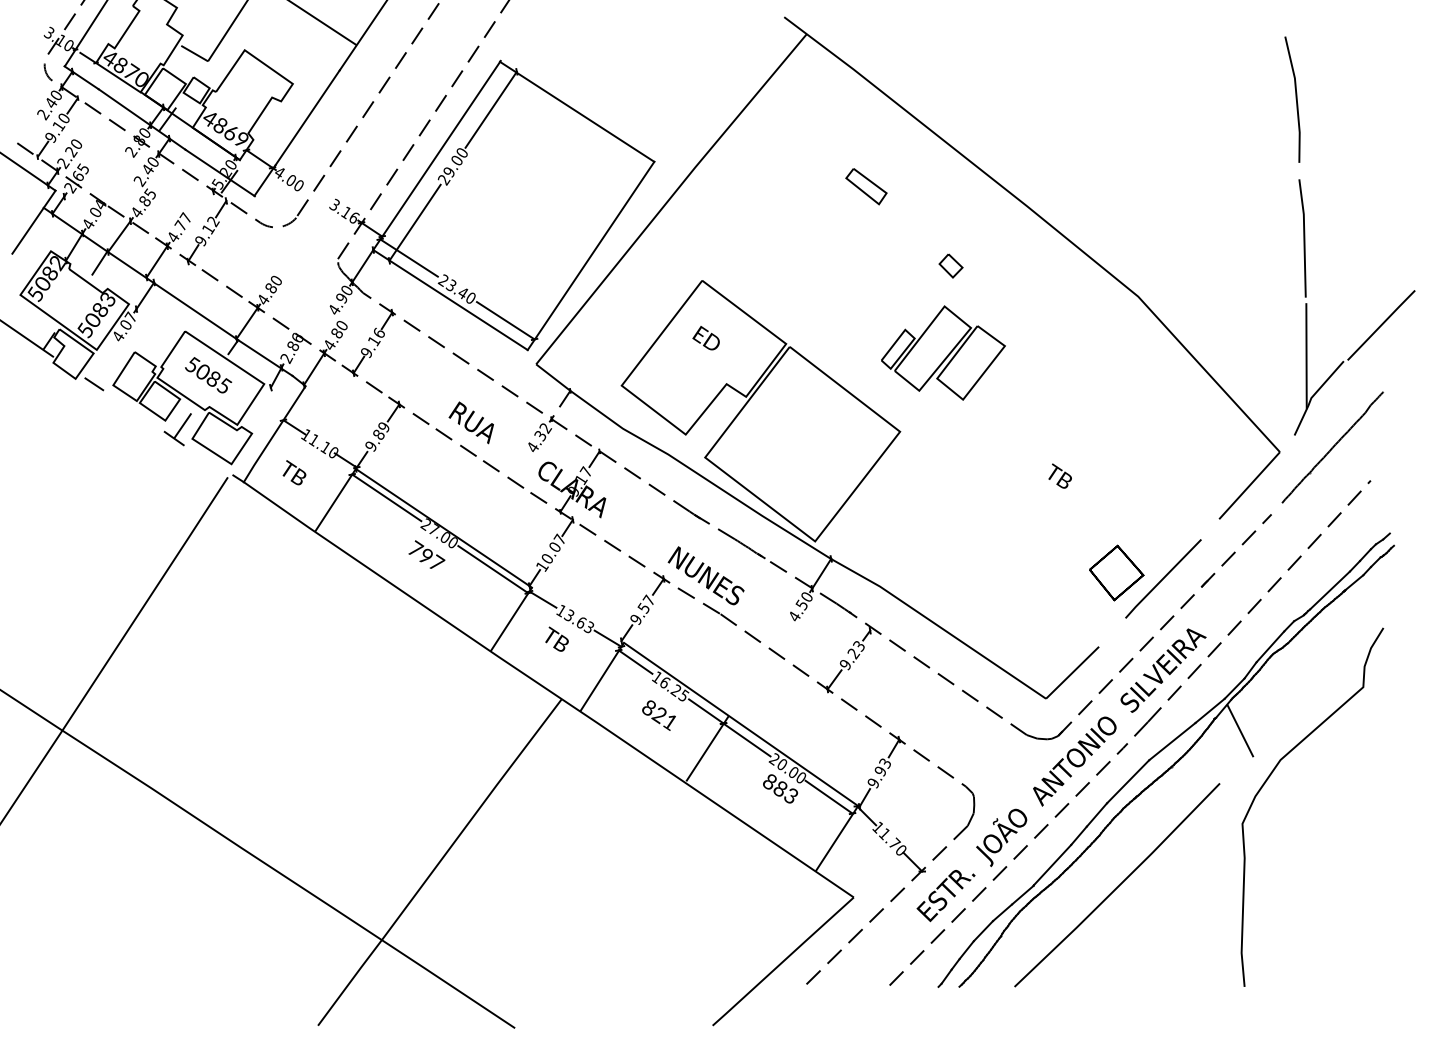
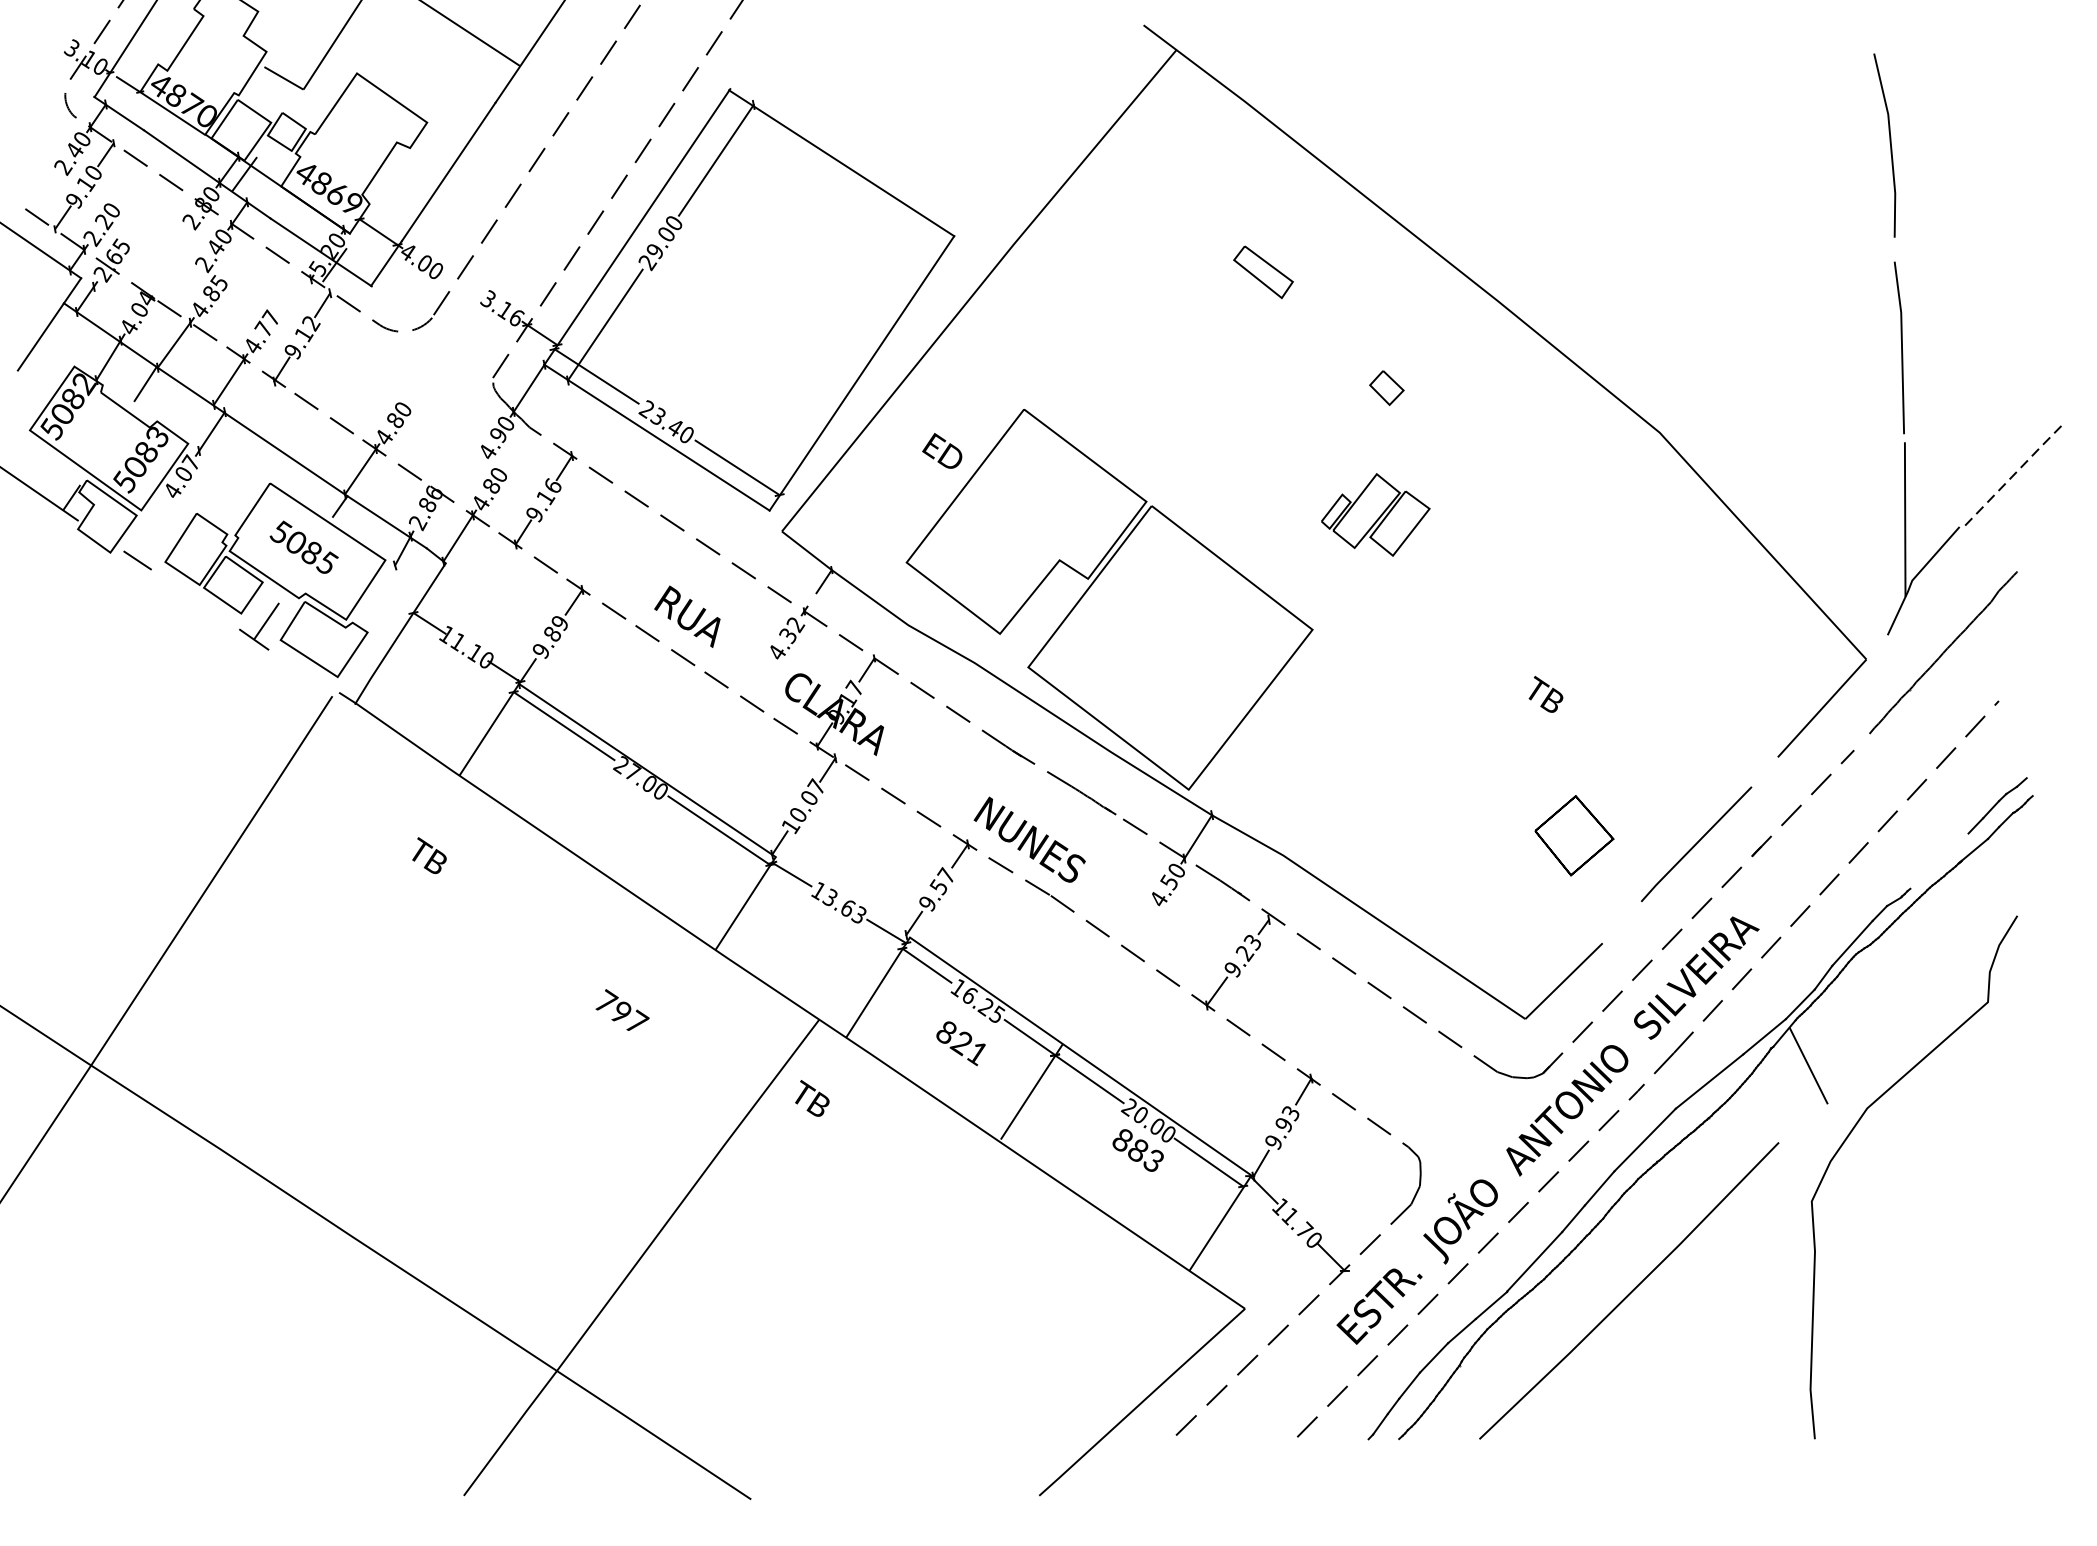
line: (1382, 324) -> (2015, 473), solid -> dashed
text: (705, 338) -> (941, 451), moved
part: (943, 352) -> (1375, 514), size x0.6
text: (294, 472) -> (429, 855), moved
text: (426, 554) -> (622, 1009), moved
part: (1116, 572) -> (1574, 834), moved
line: (1329, 590) -> (1938, 861), removed
text: (556, 638) -> (811, 1097), moved

